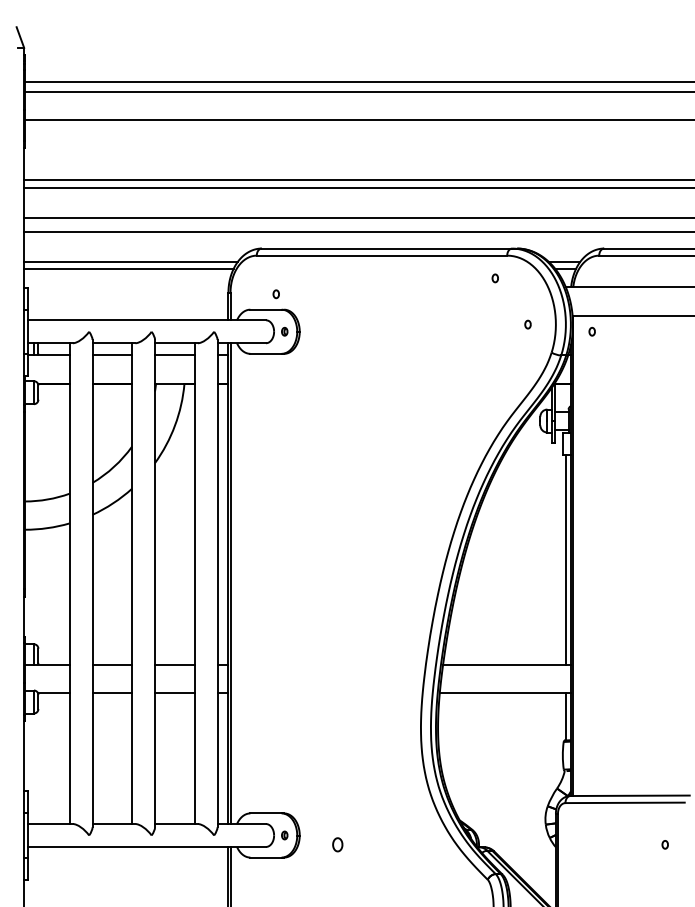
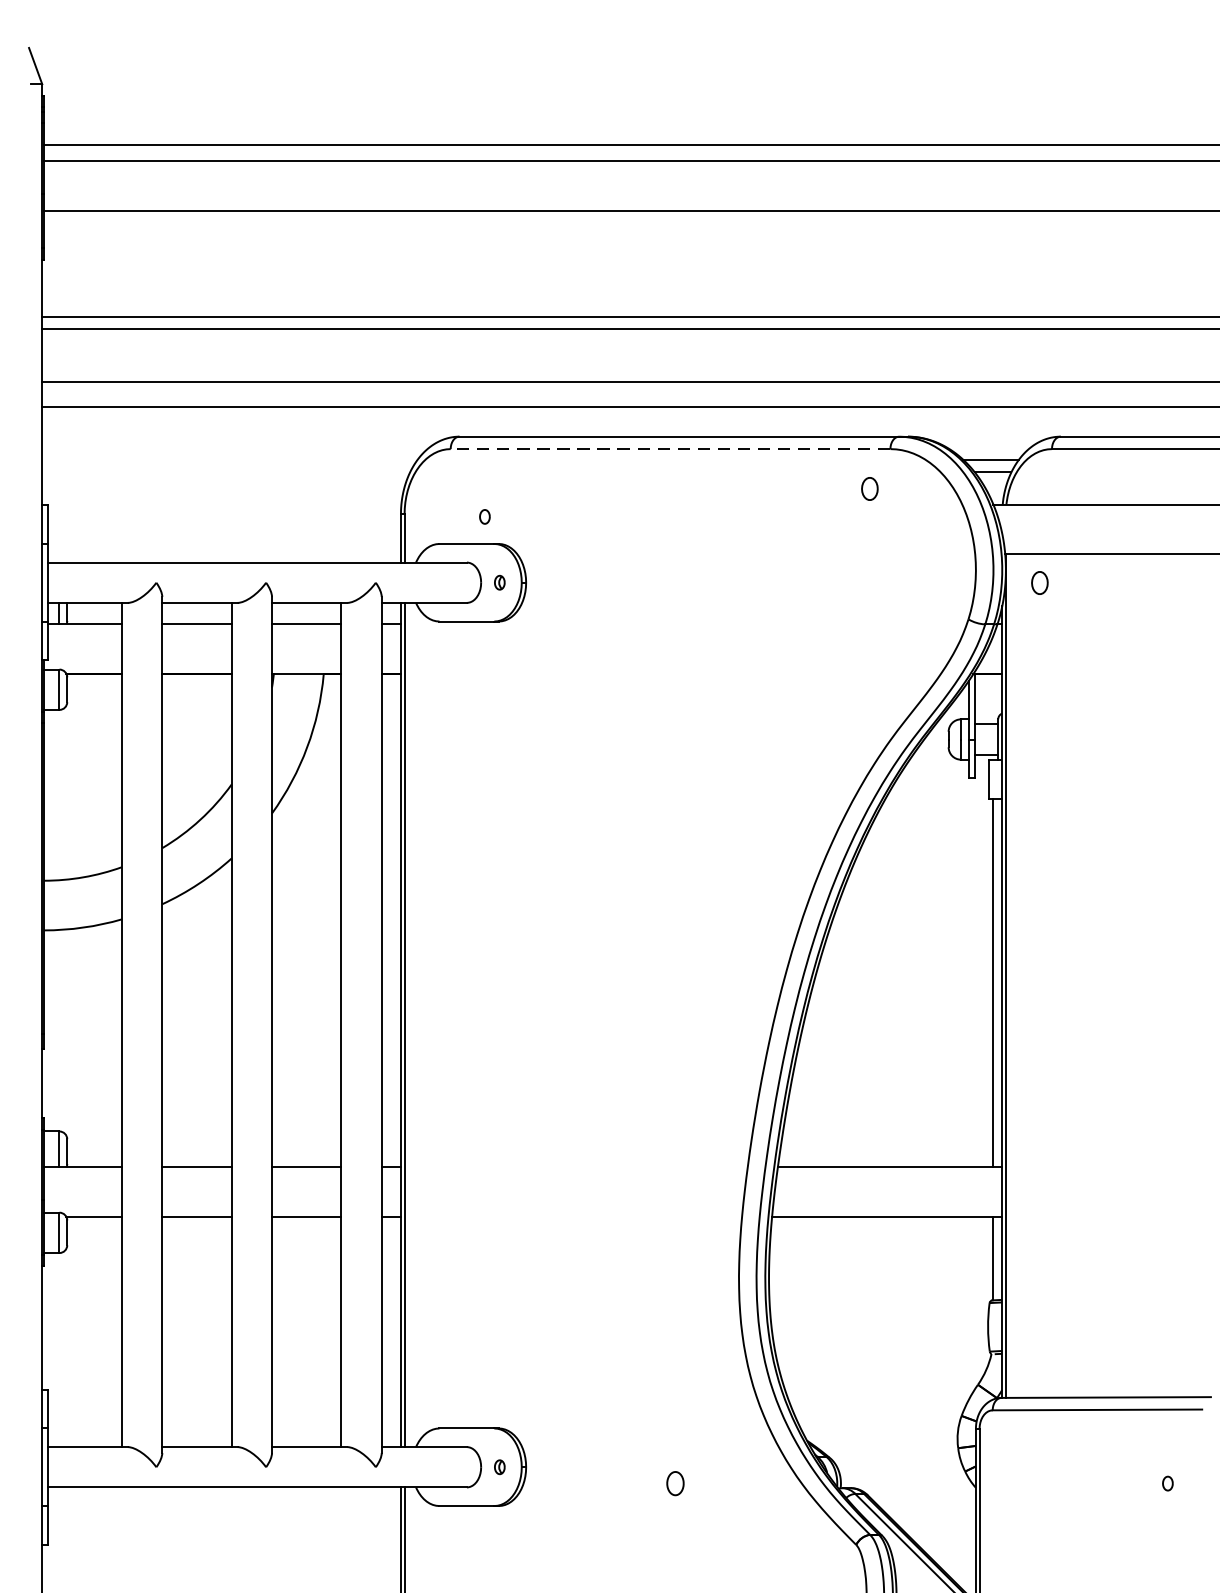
line: (381, 255) -> (669, 448), solid -> dashed
line: (130, 261) -> (228, 459), removed
line: (128, 268) -> (225, 471), removed
part: (494, 278) -> (868, 489), size x1.6
part: (527, 324) -> (926, 569), removed
part: (591, 331) -> (1038, 582), size x1.6
part: (337, 844) -> (674, 1483), moved

